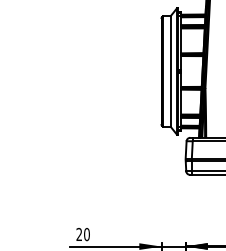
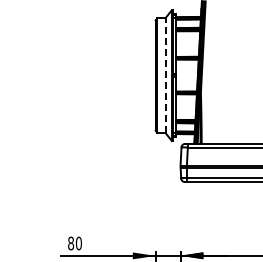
line: (171, 71) -> (165, 75), solid -> dashed
text: (79, 234) -> (71, 243), 20 -> 80

